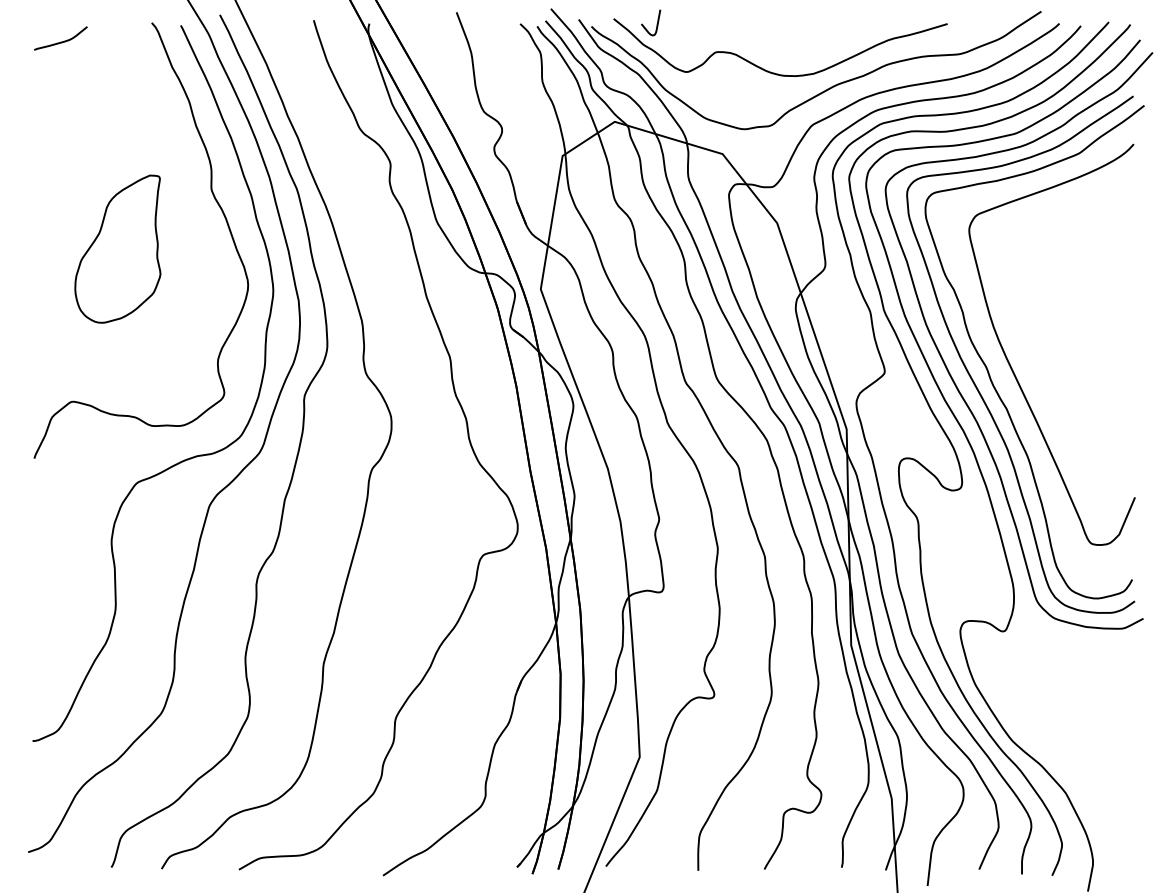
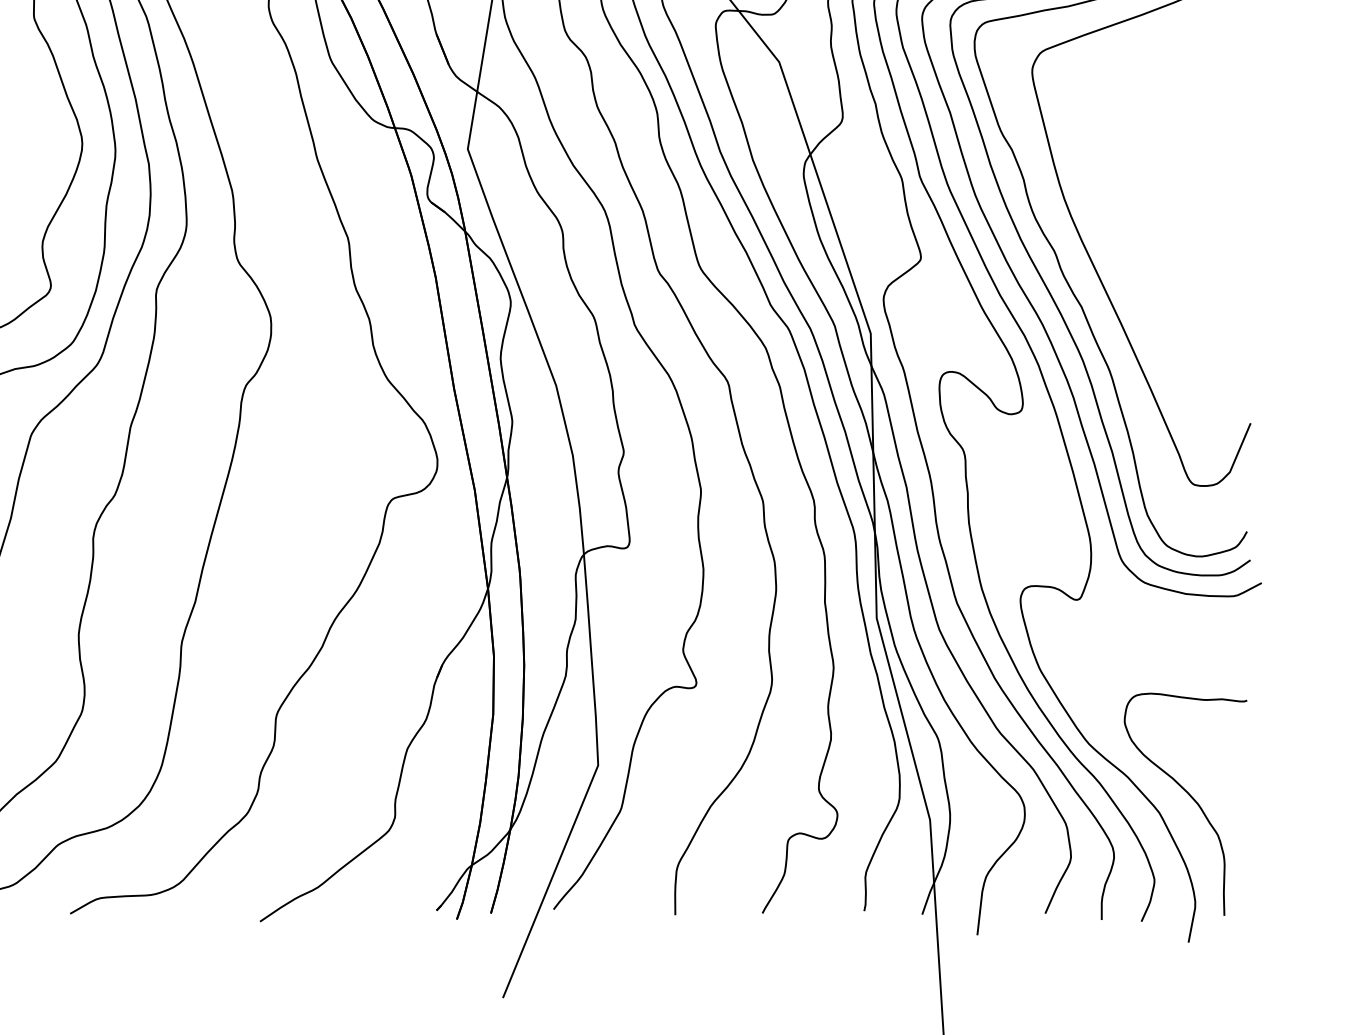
curve: (1089, 781) -> (1190, 797), added

